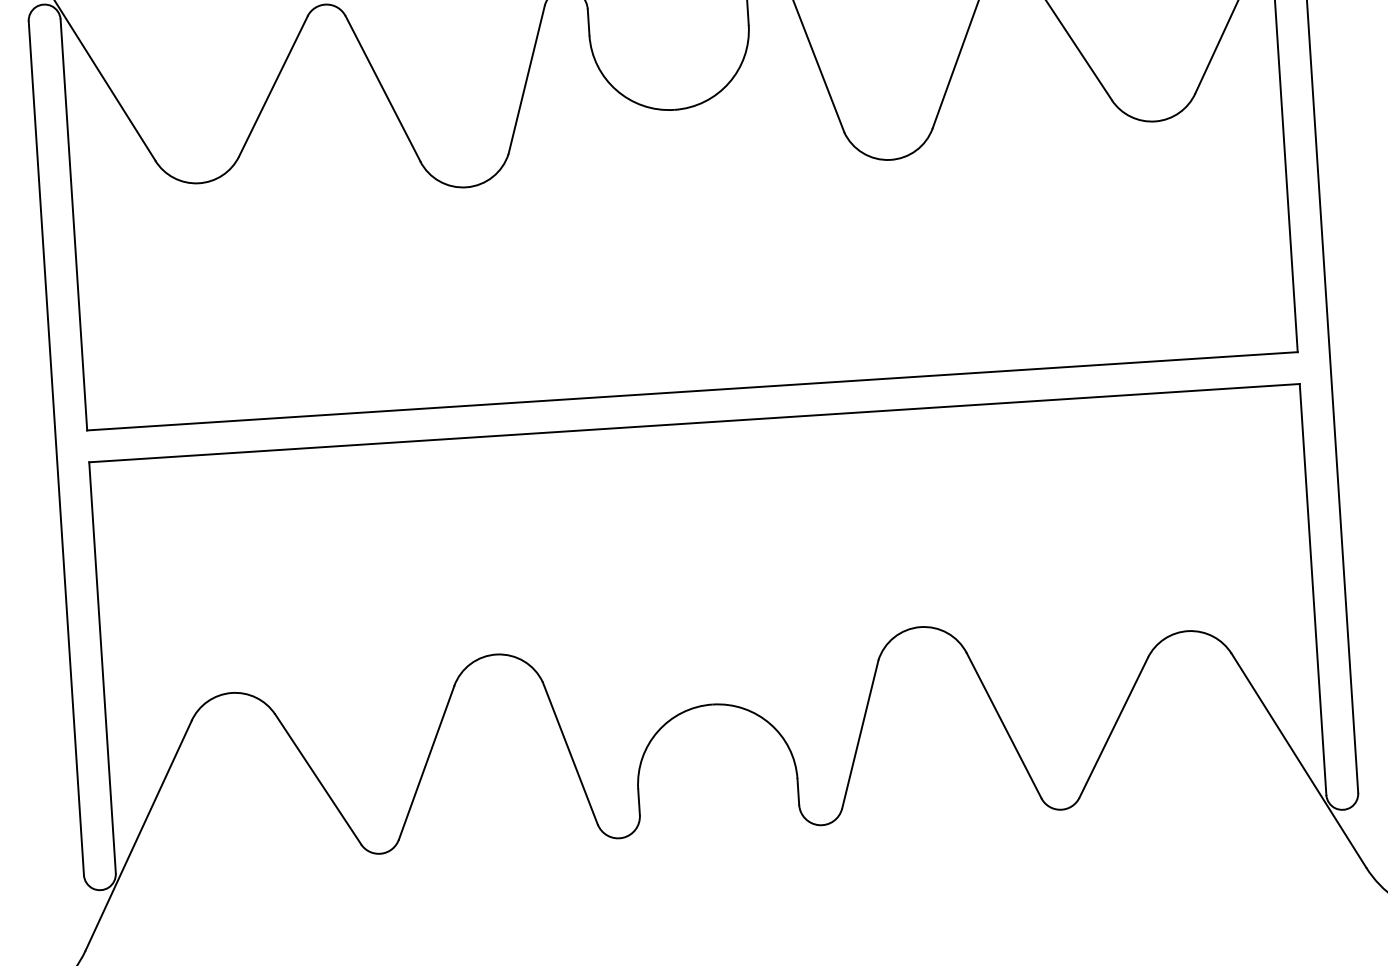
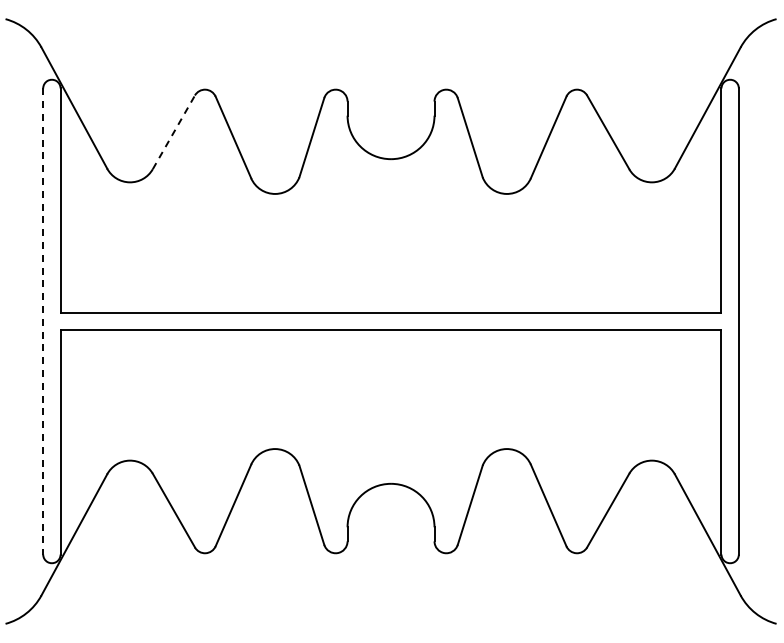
line: (274, 84) -> (174, 131), solid -> dashed
line: (57, 450) -> (43, 322), solid -> dashed

